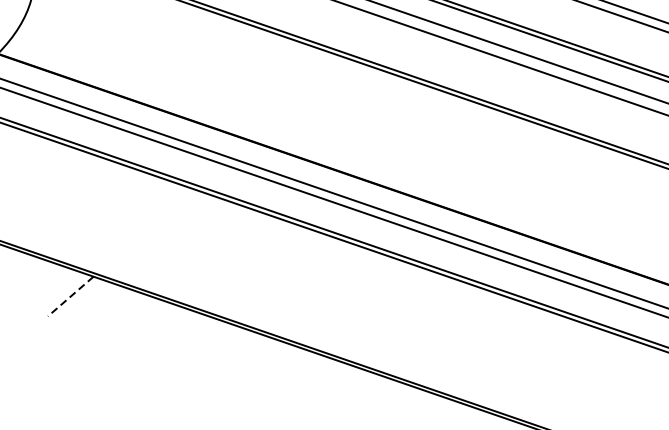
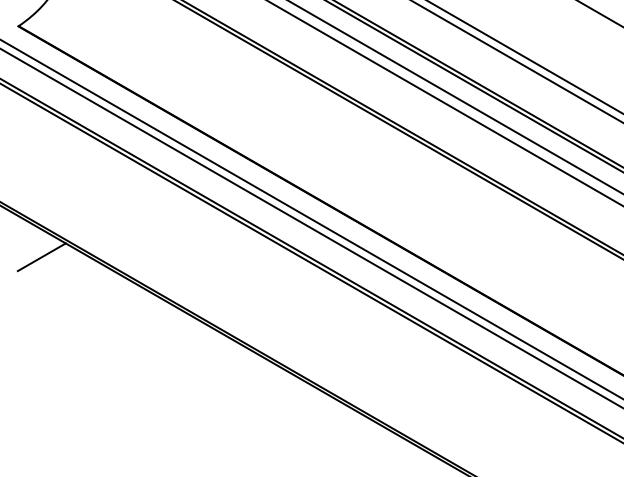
line: (70, 296) -> (41, 257), dashed -> solid

